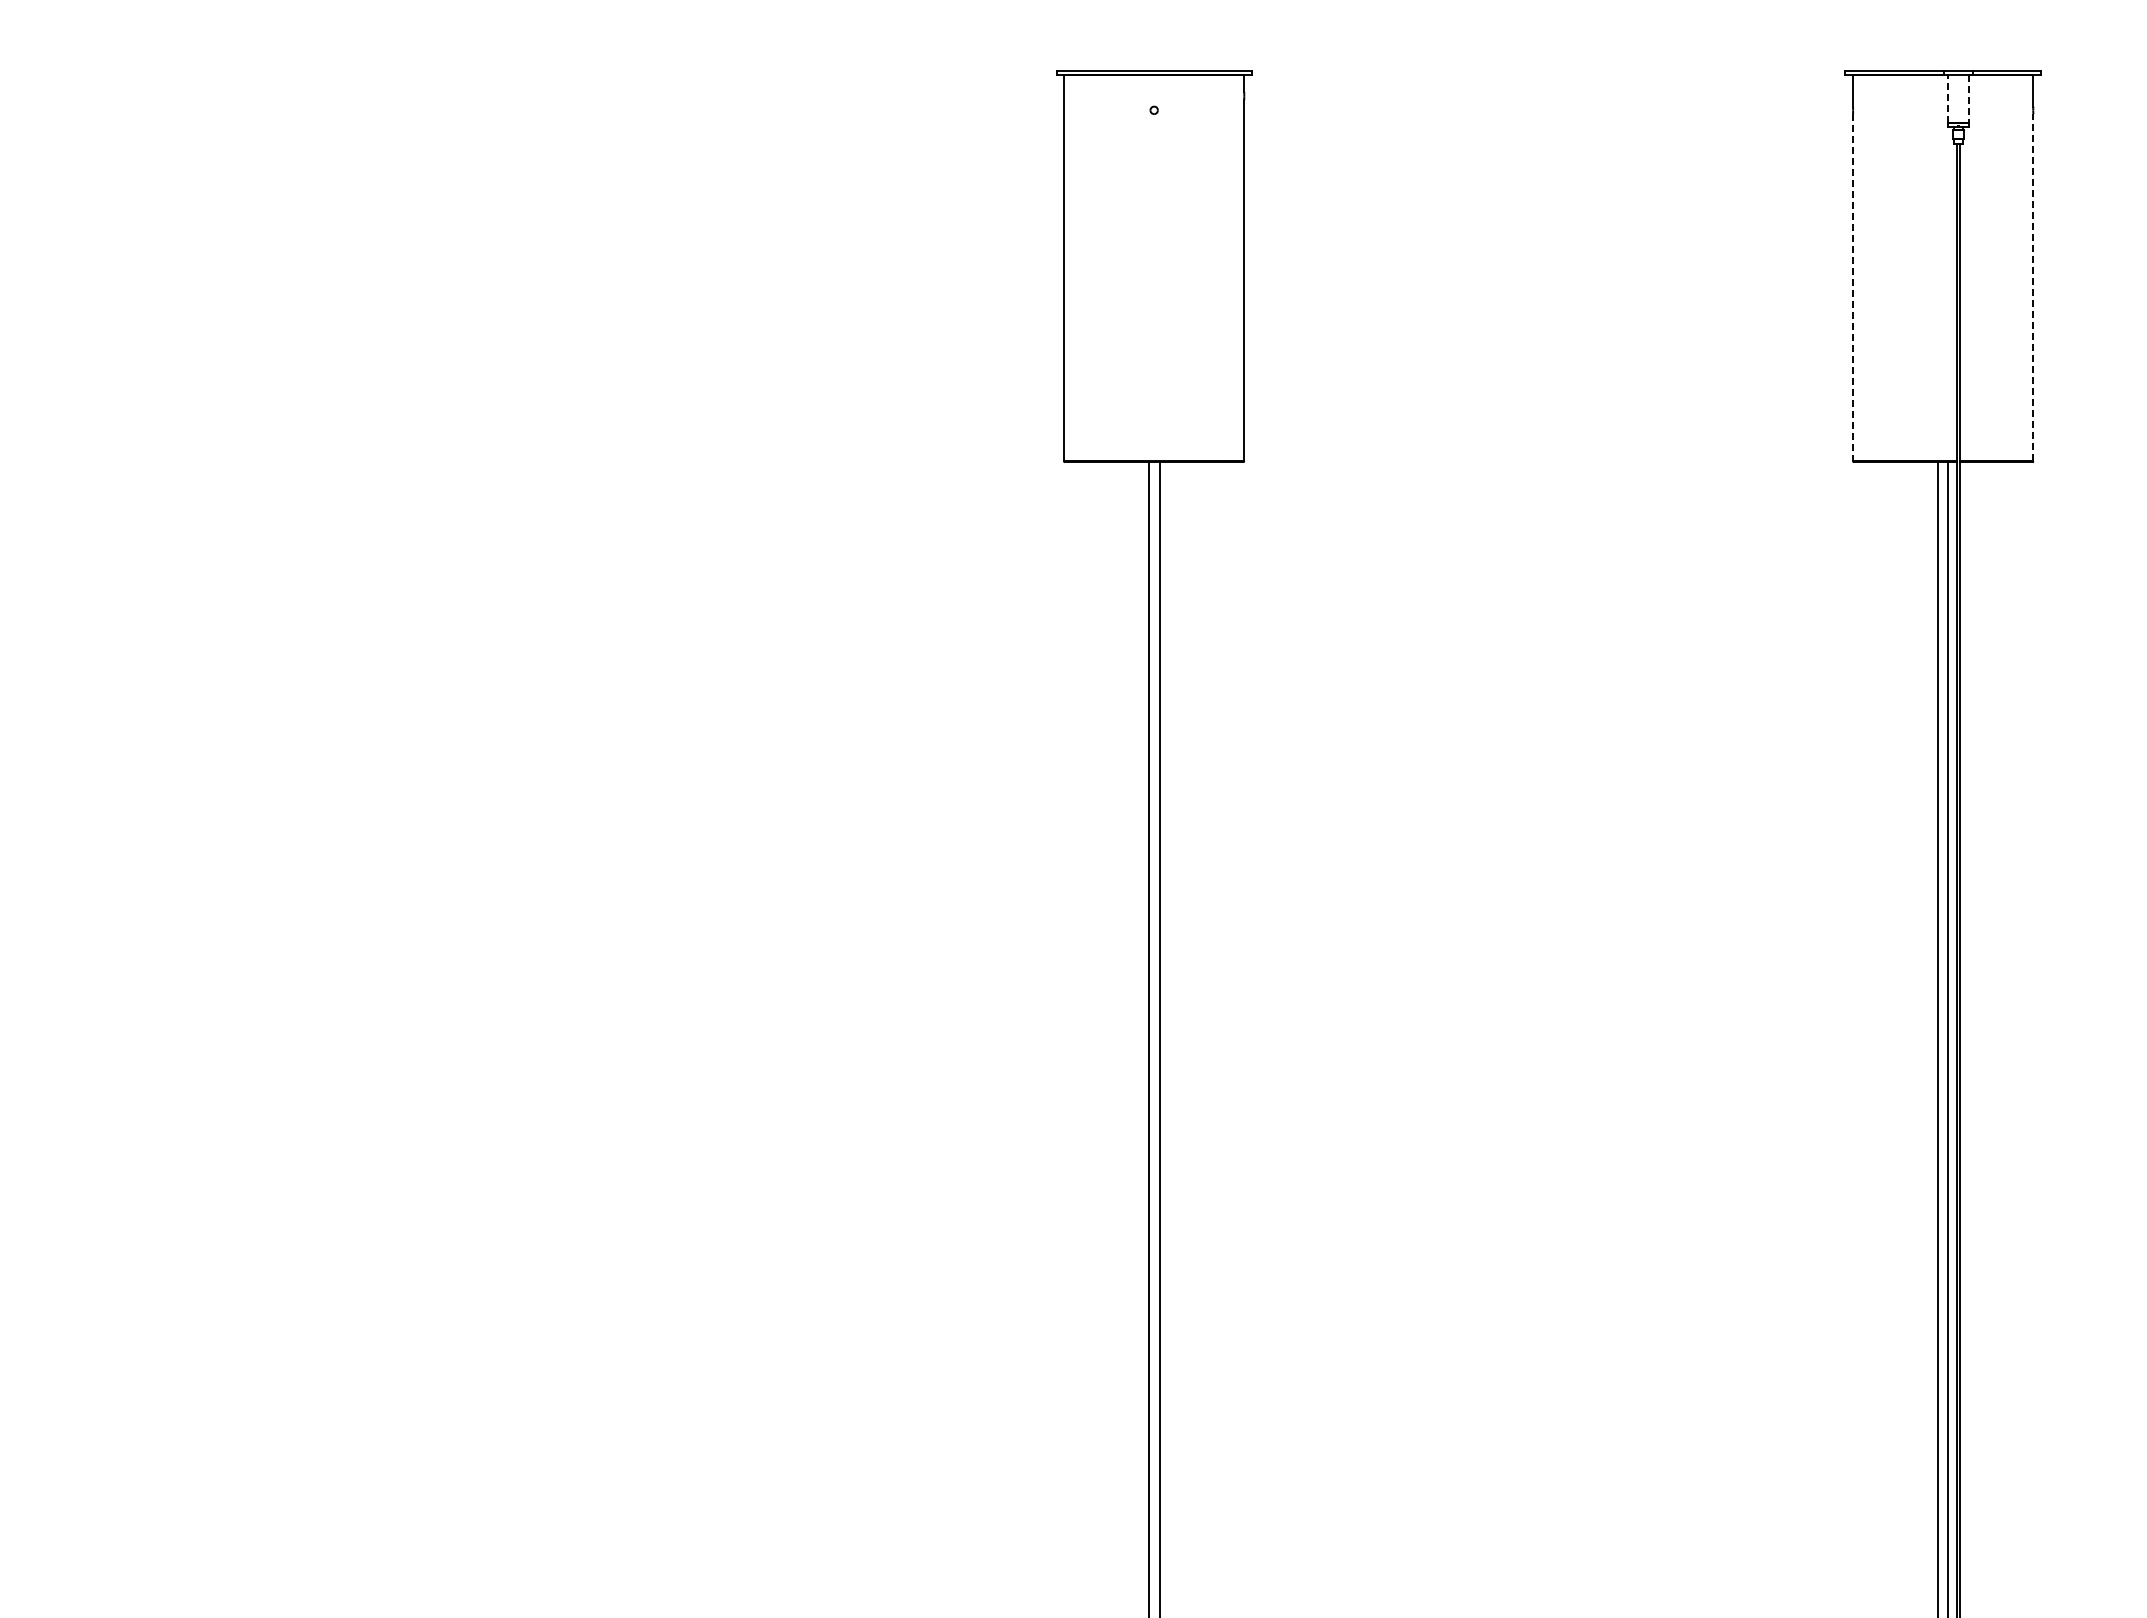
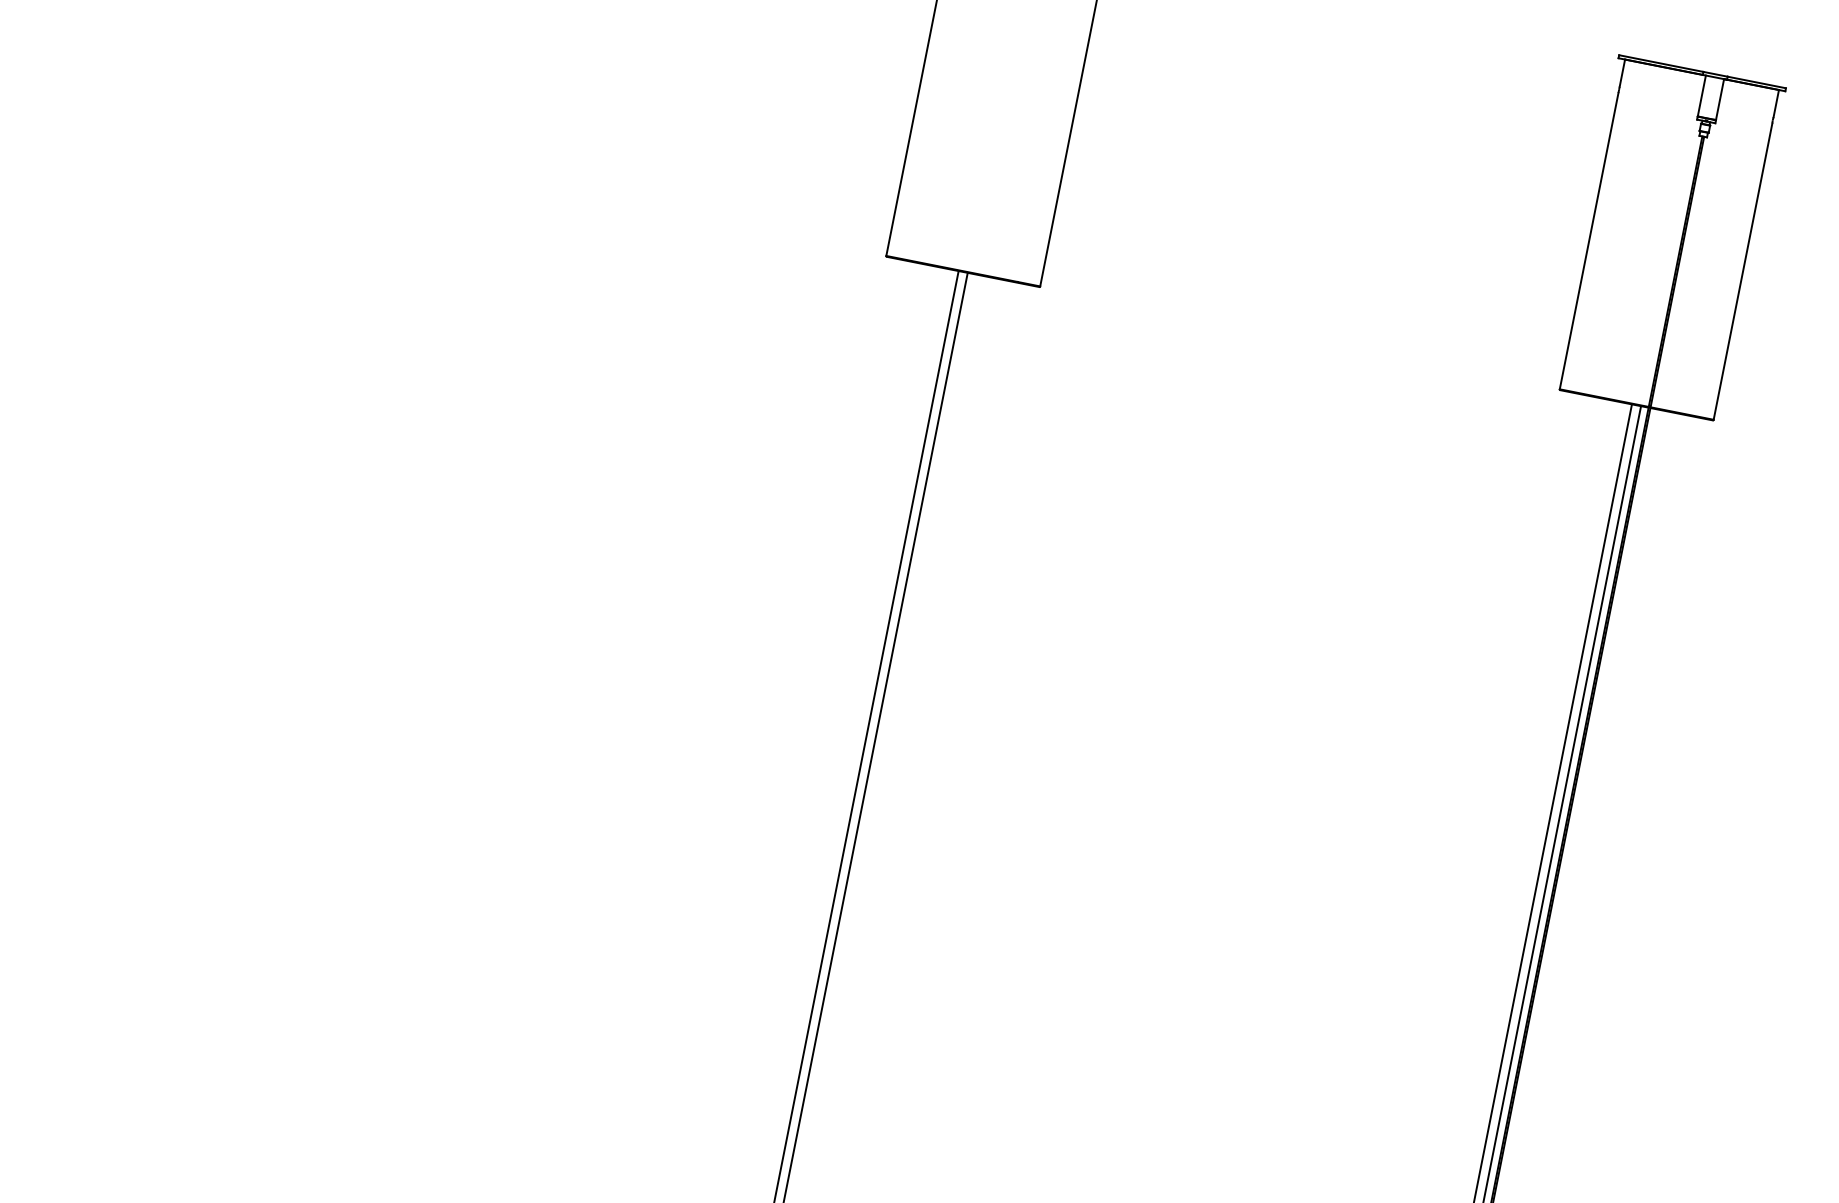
line: (1947, 98) -> (1701, 95), dashed -> solid
line: (1969, 98) -> (1720, 99), dashed -> solid
line: (1853, 287) -> (1589, 241), dashed -> solid
line: (2033, 287) -> (1743, 271), dashed -> solid

